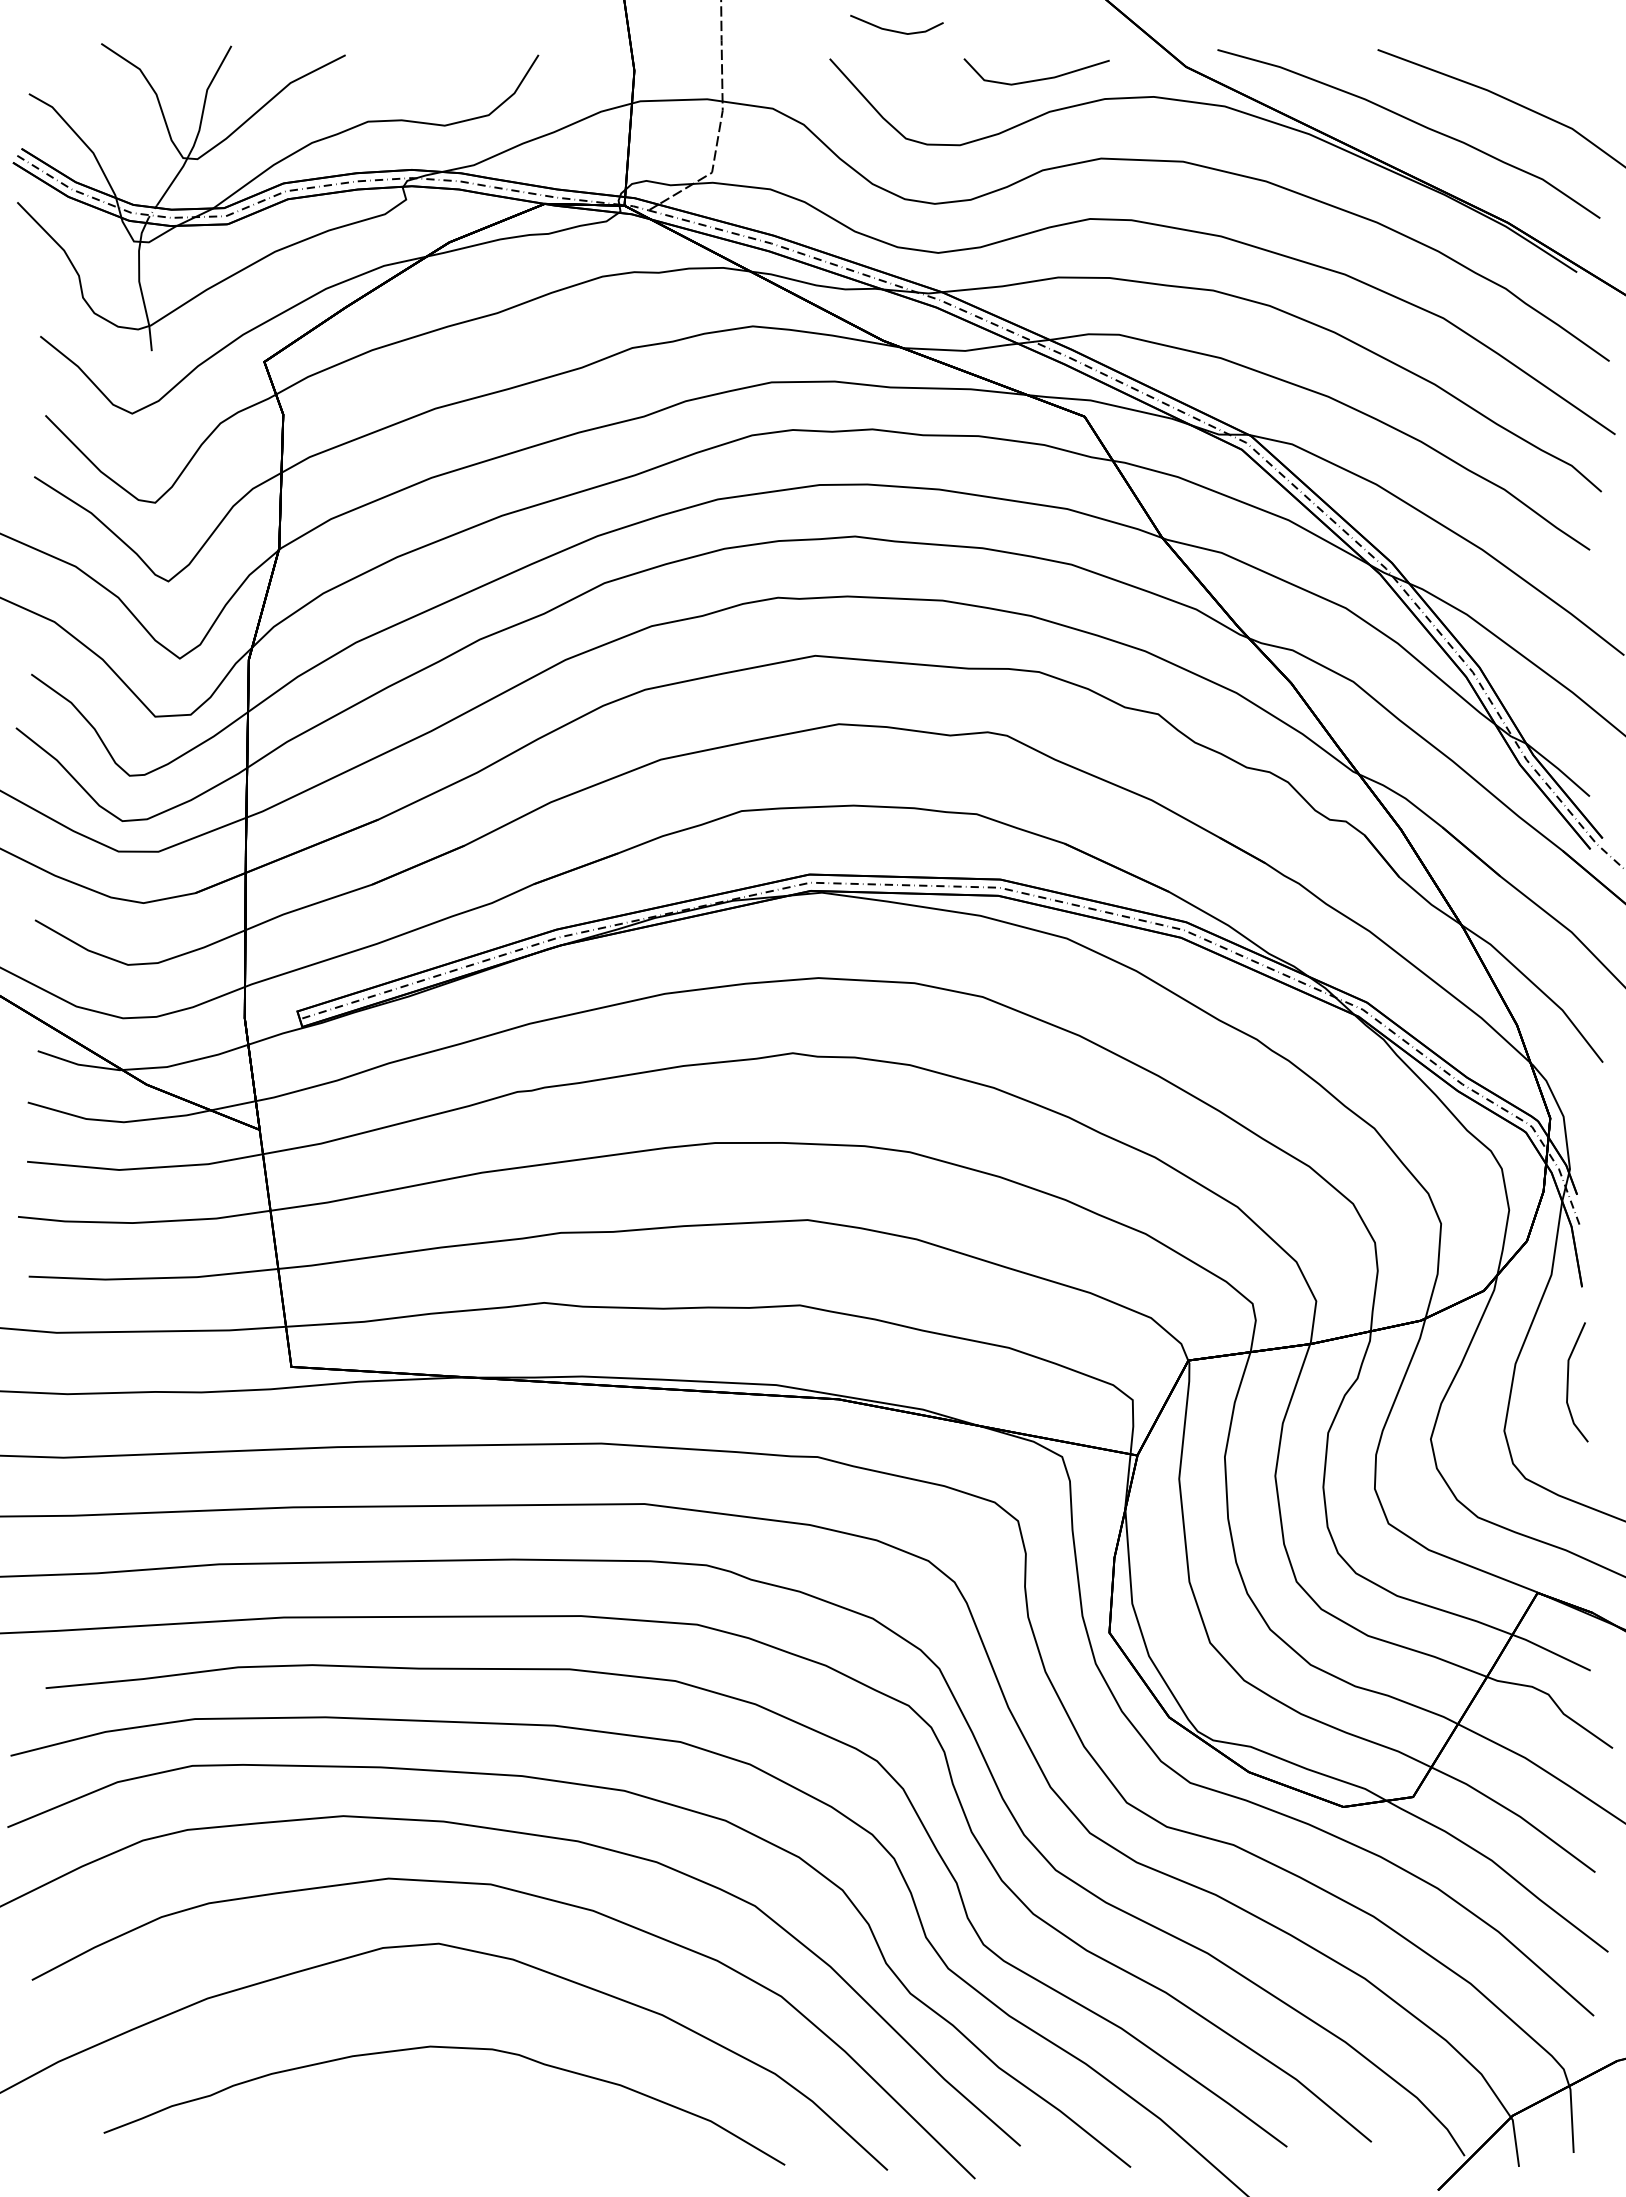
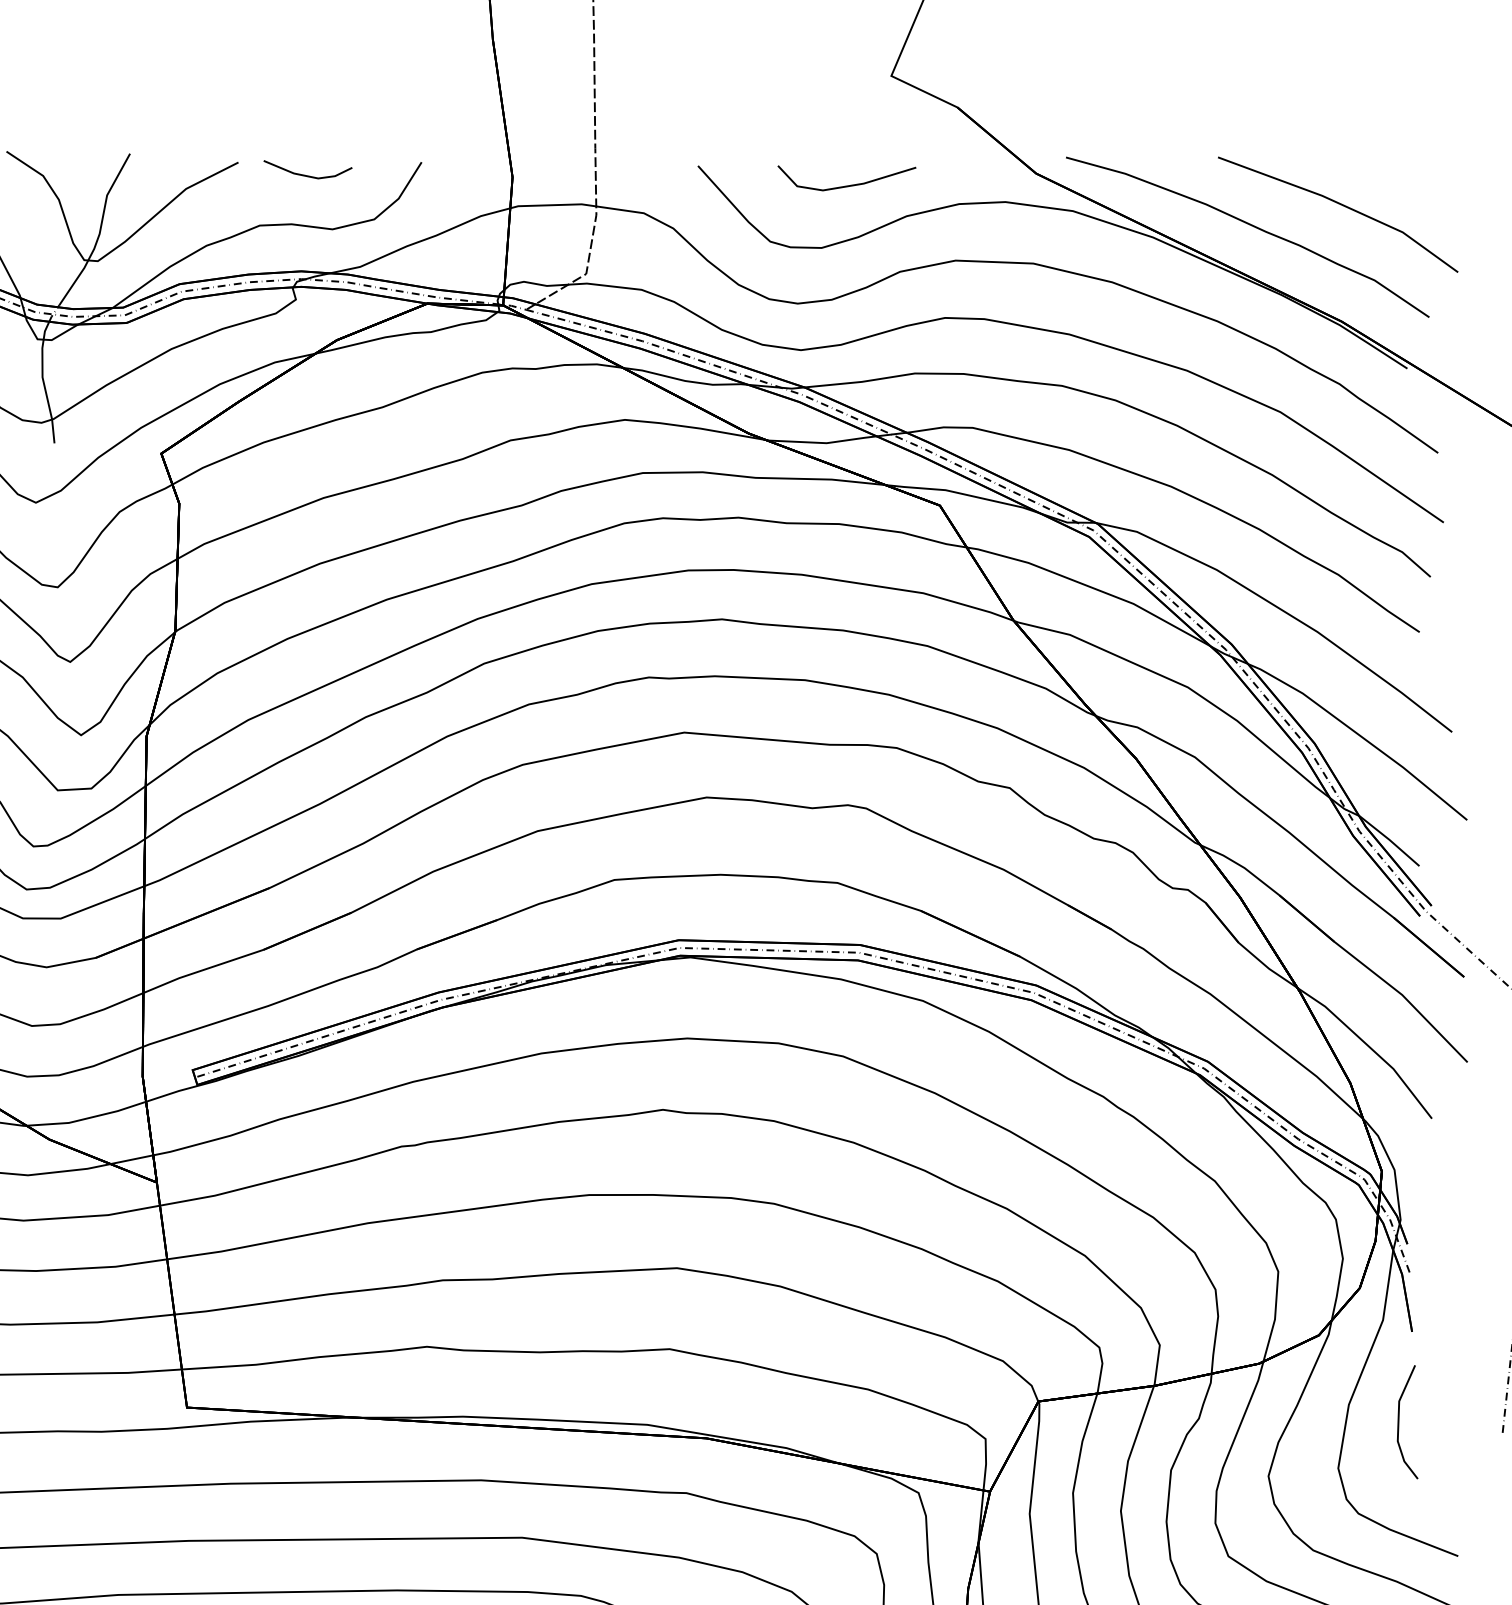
line: (896, 30) -> (307, 175), moved
line: (1036, 79) -> (846, 185), moved

